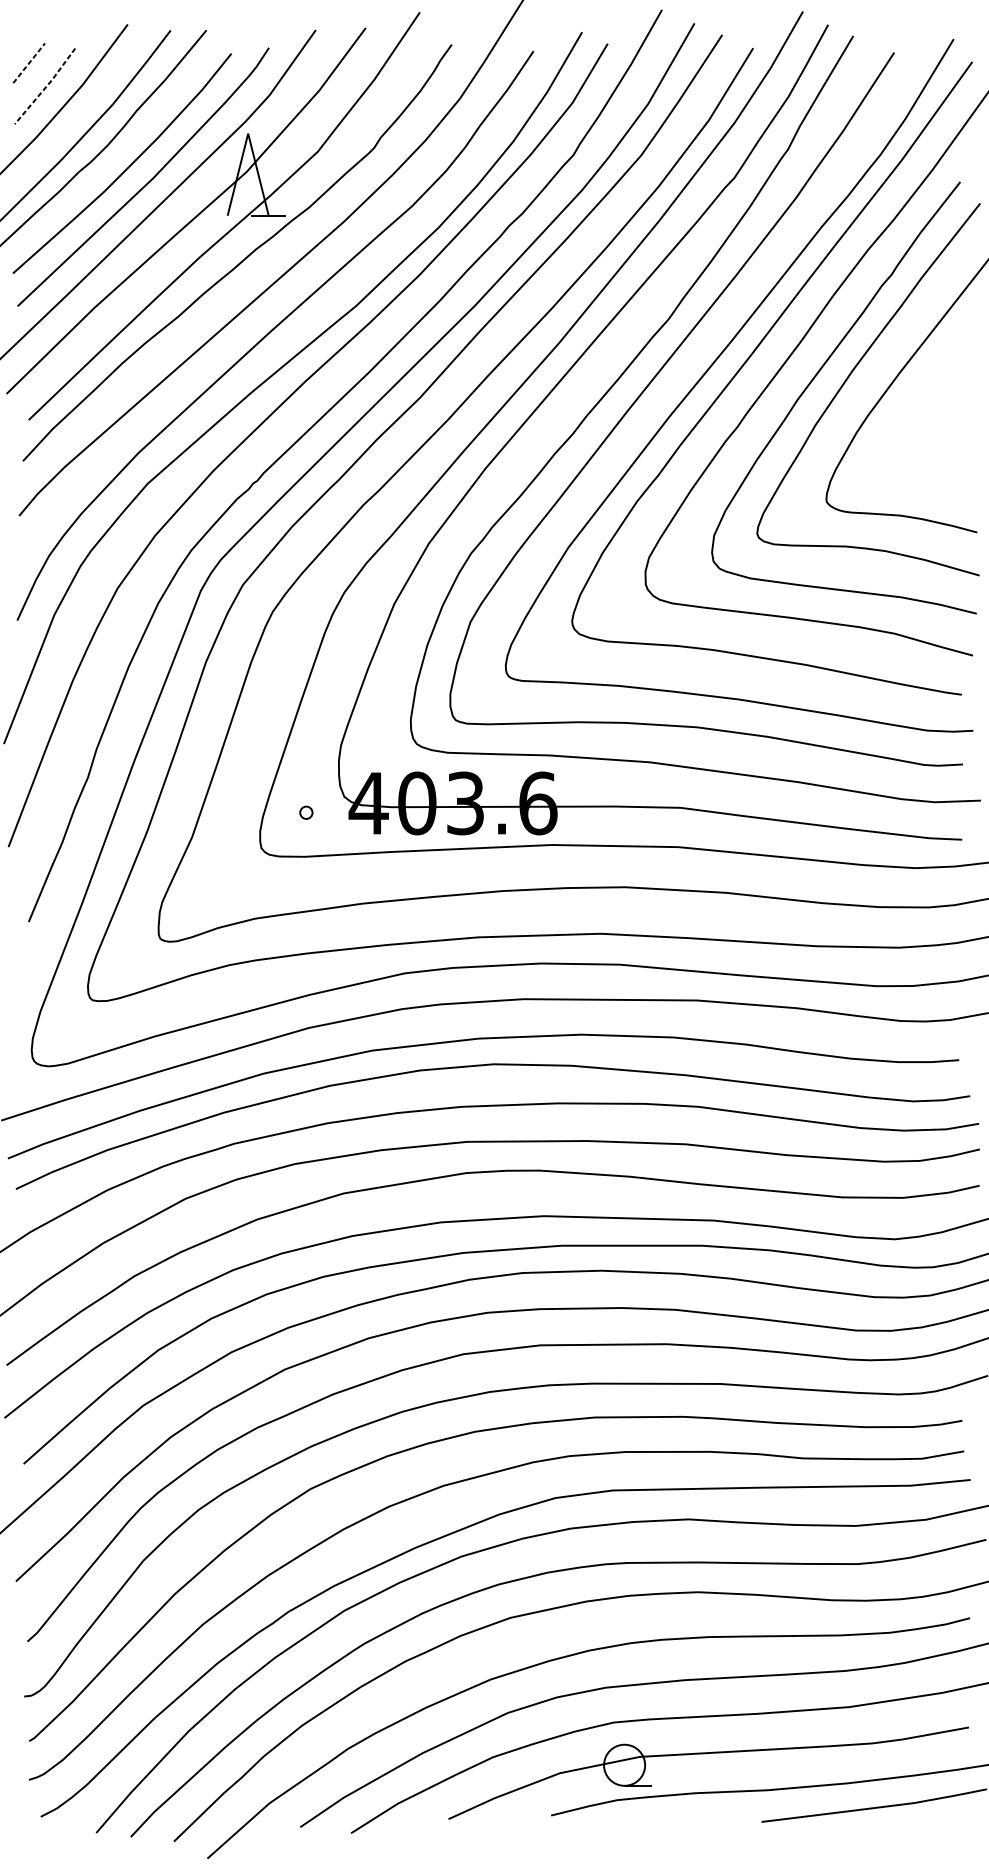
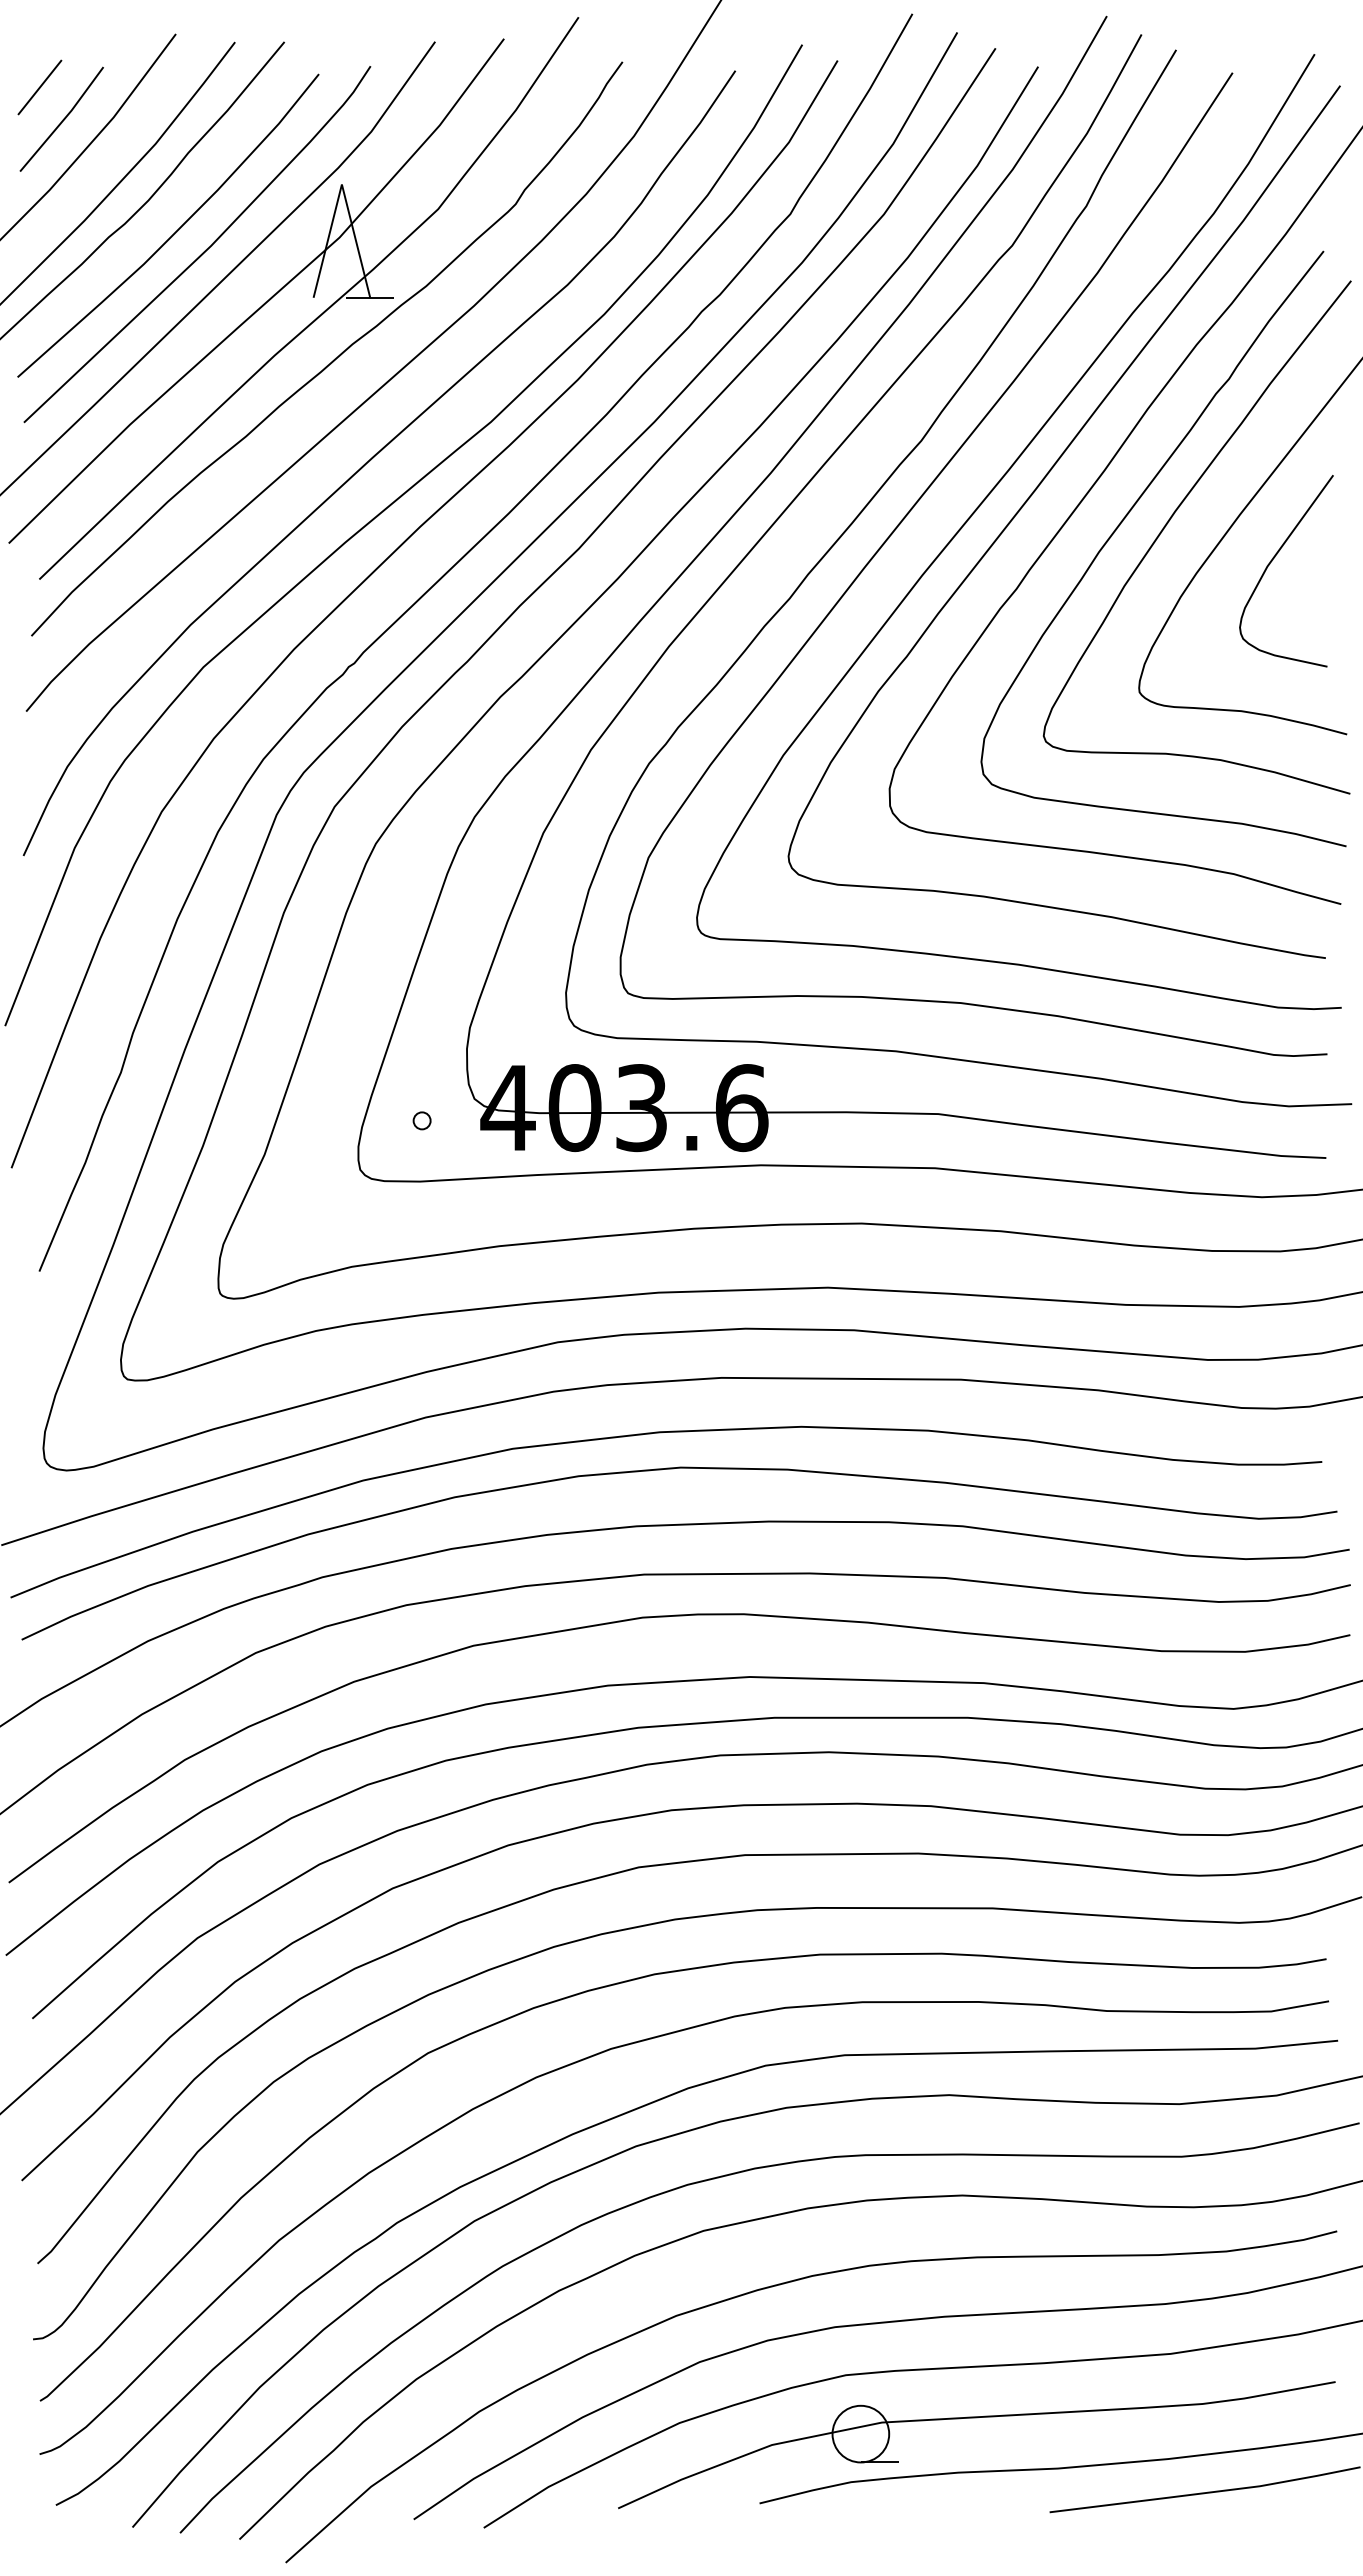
line: (29, 63) -> (40, 87), dashed -> solid
line: (46, 87) -> (63, 120), dashed -> solid
curve: (923, 407) -> (1272, 561), added

